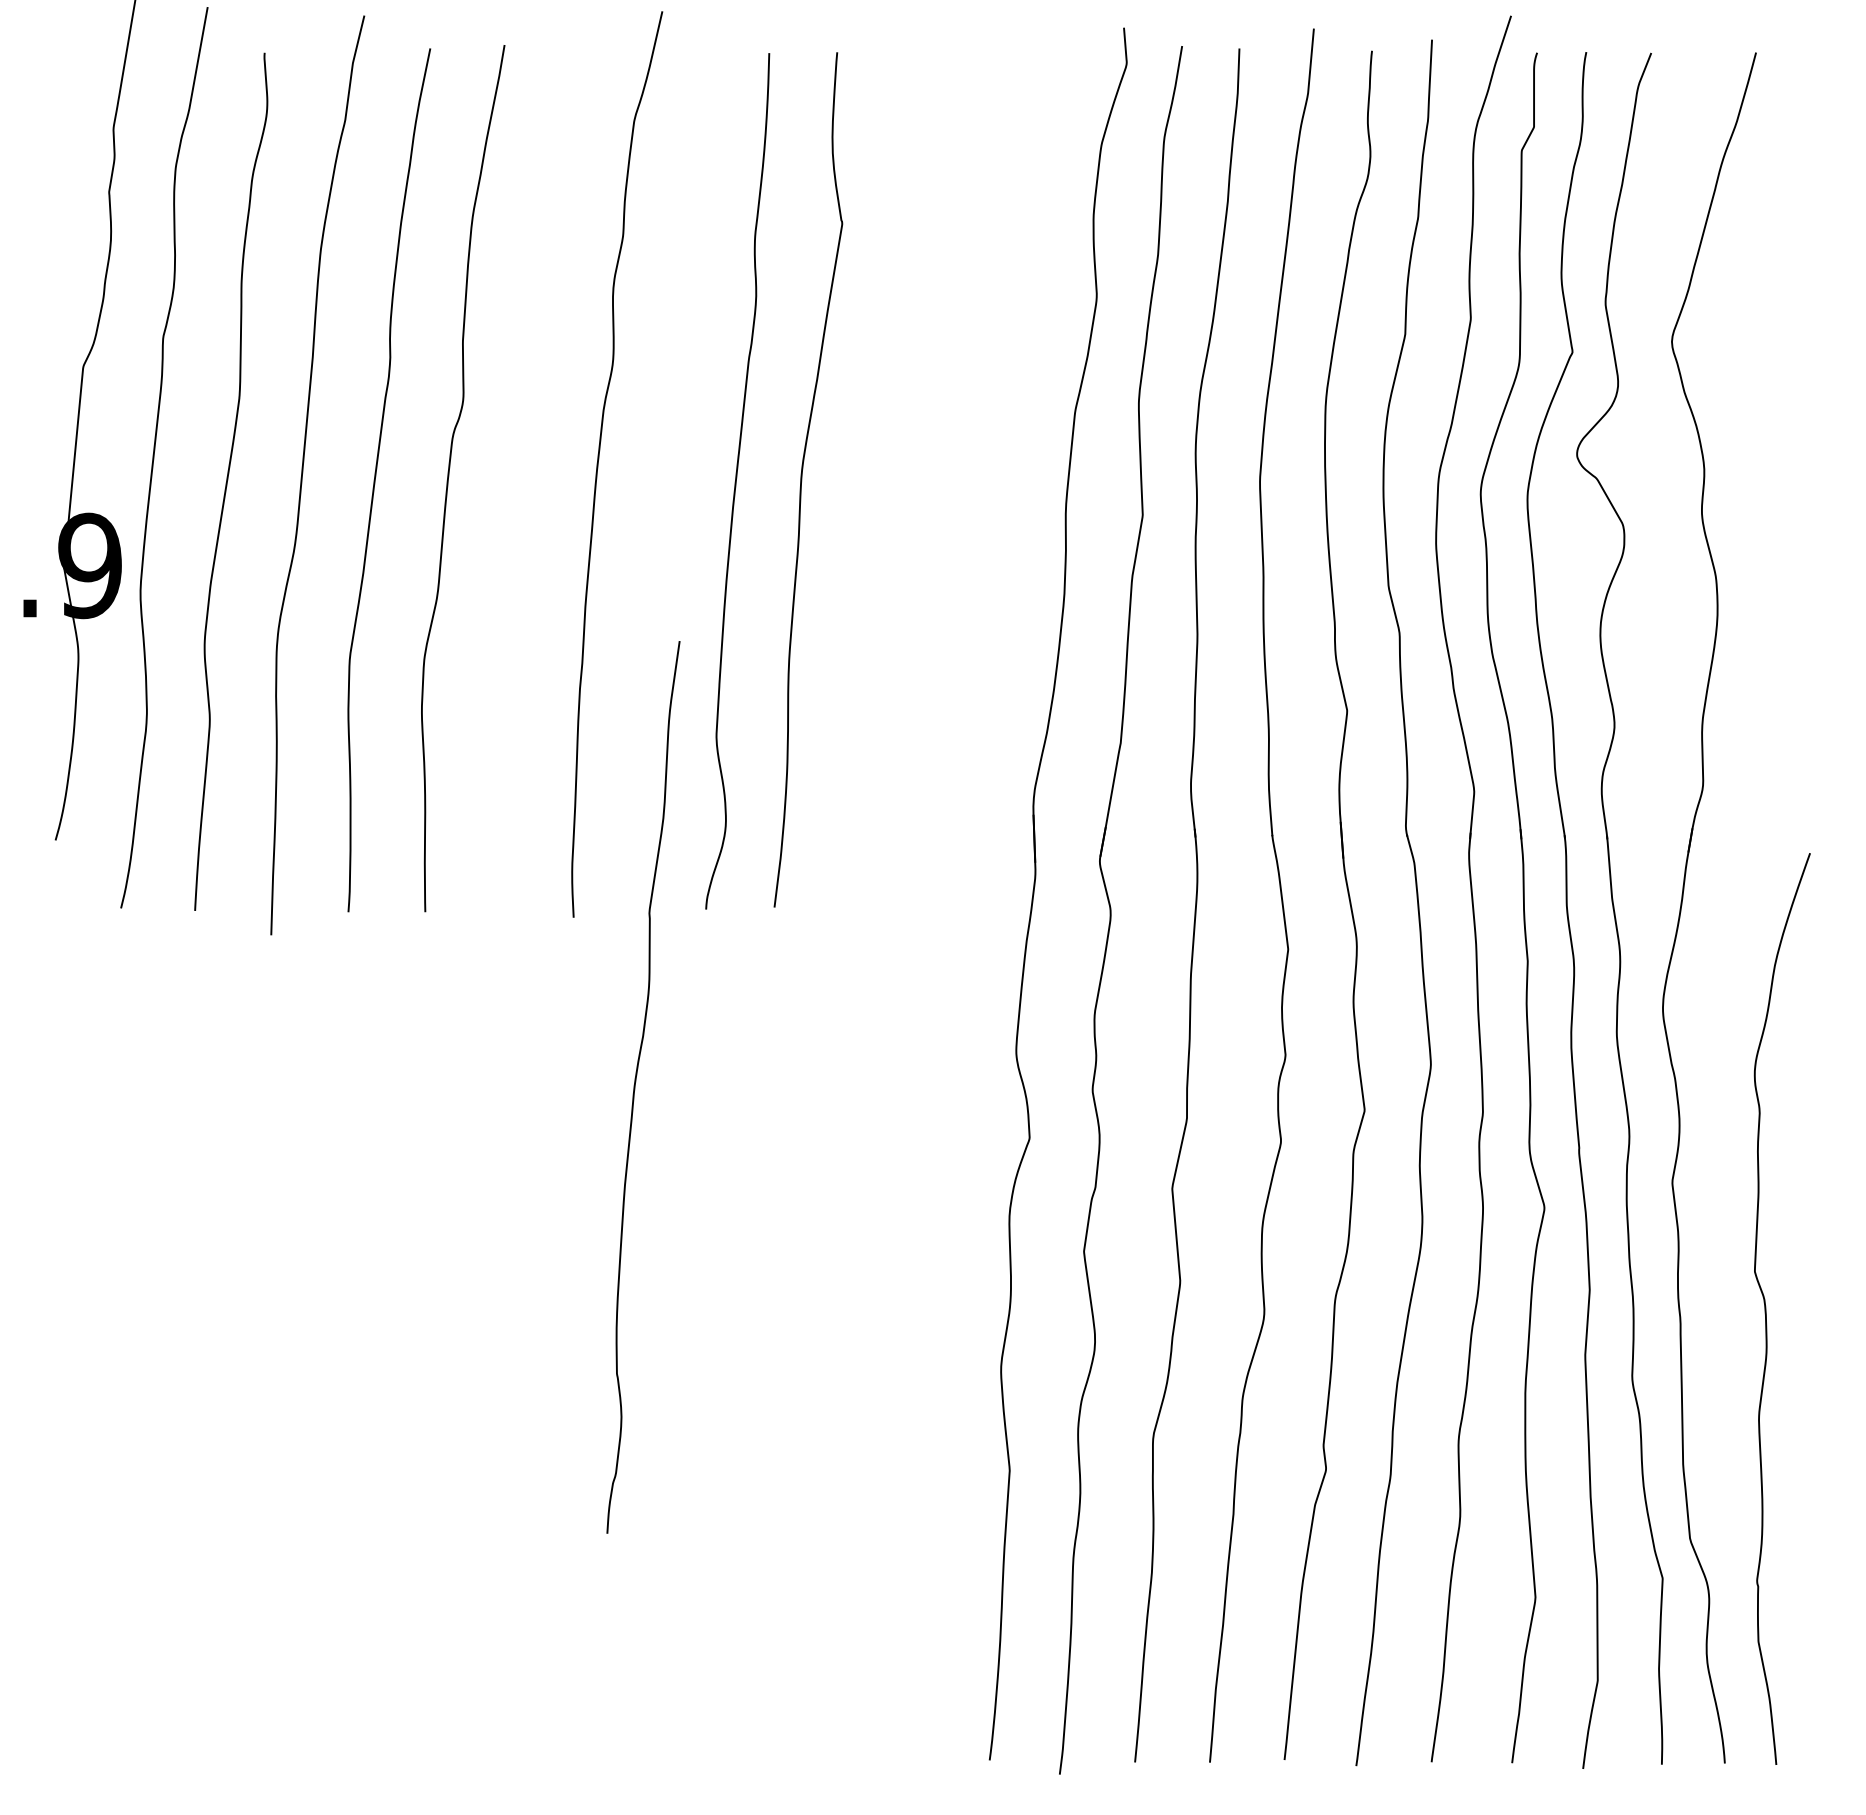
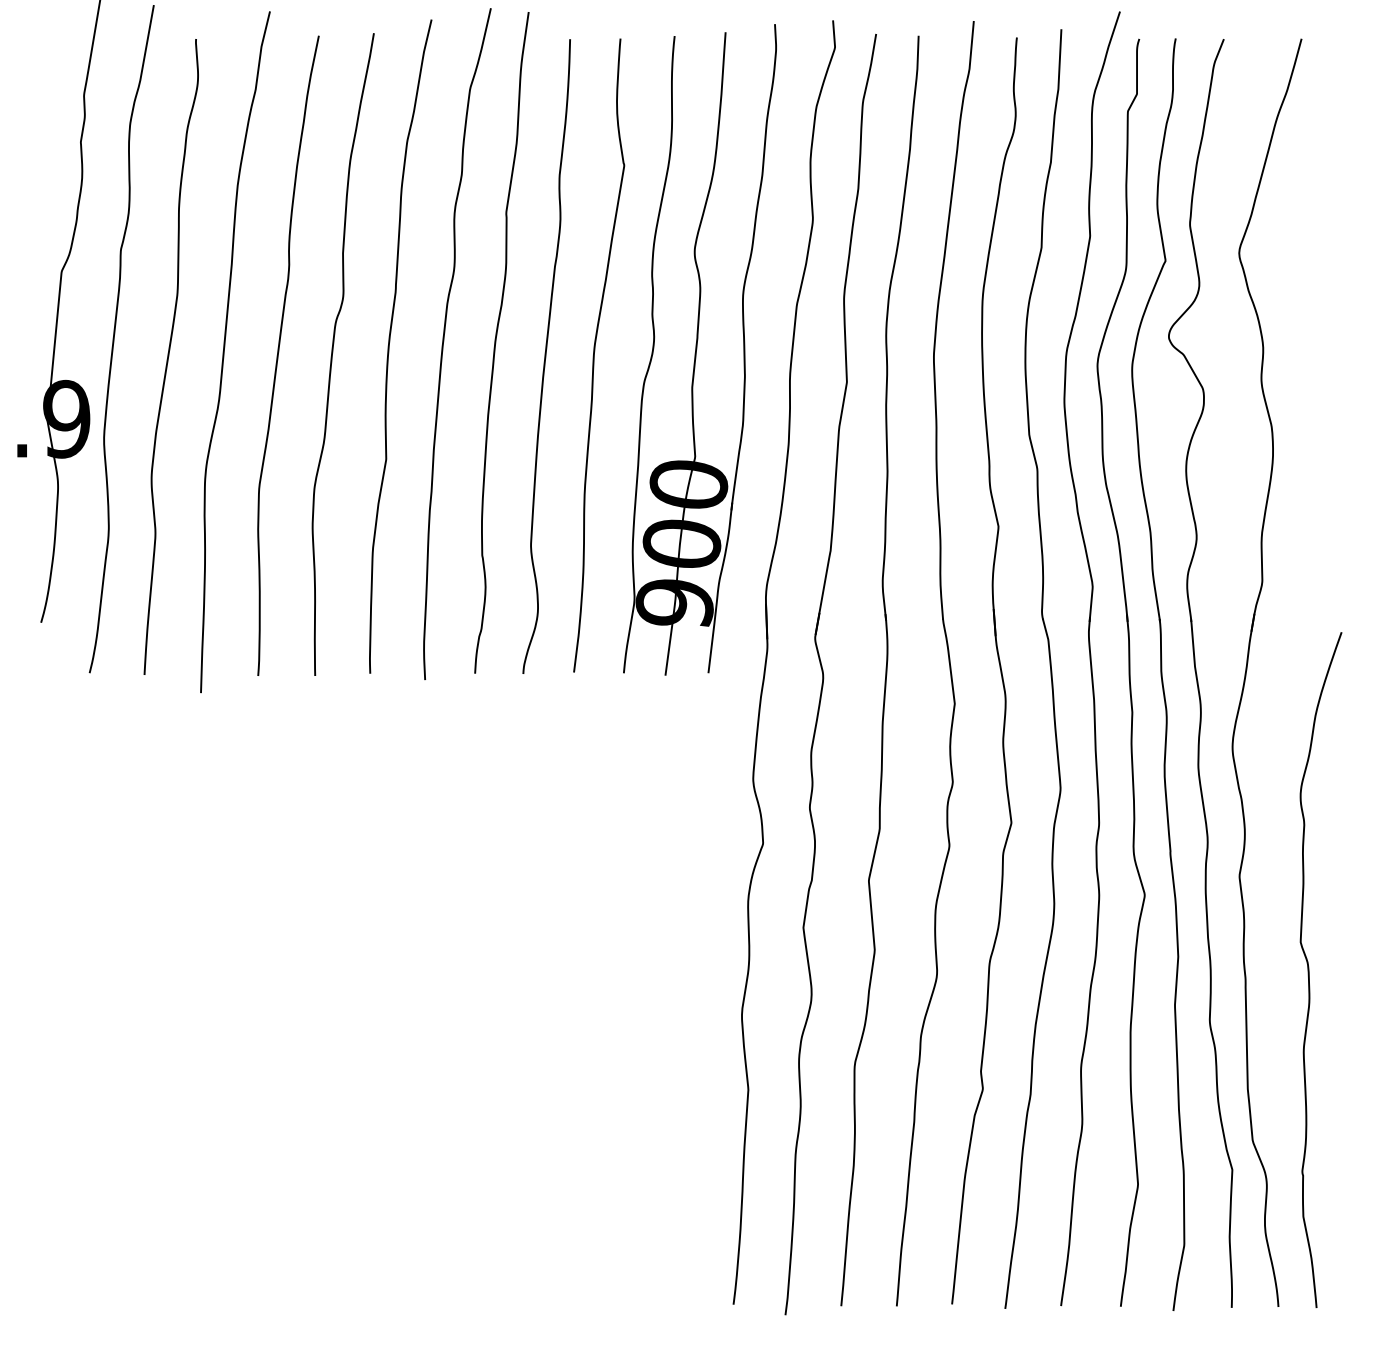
curve: (526, 462) -> (390, 342), added
part: (943, 471) -> (699, 349), added
curve: (636, 1086) -> (496, 342), moved

